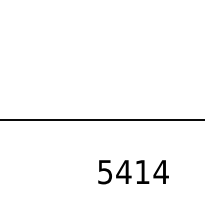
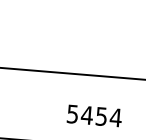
text: (142, 172) -> (101, 116), 5414 -> 5454

